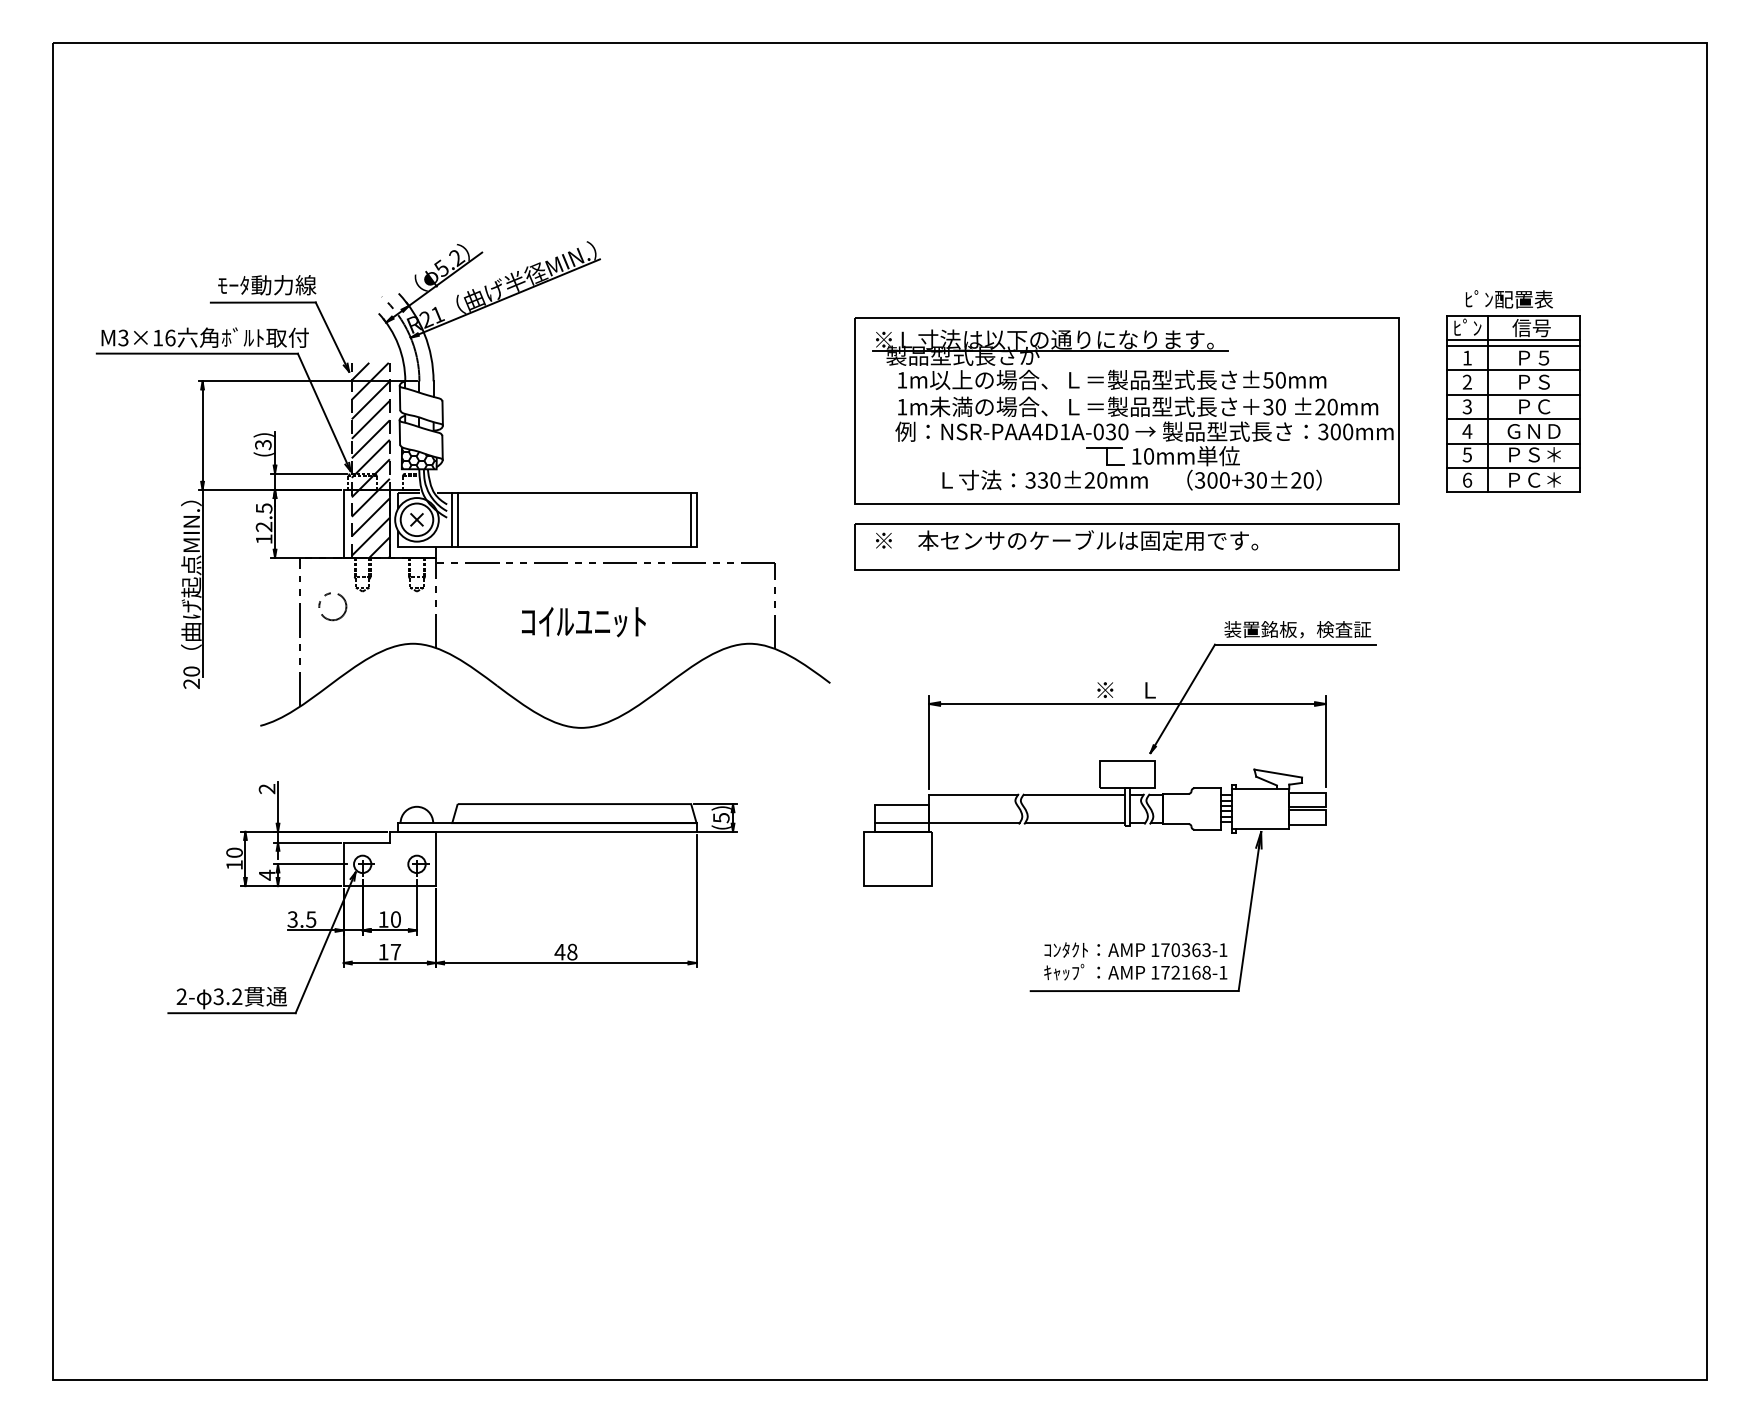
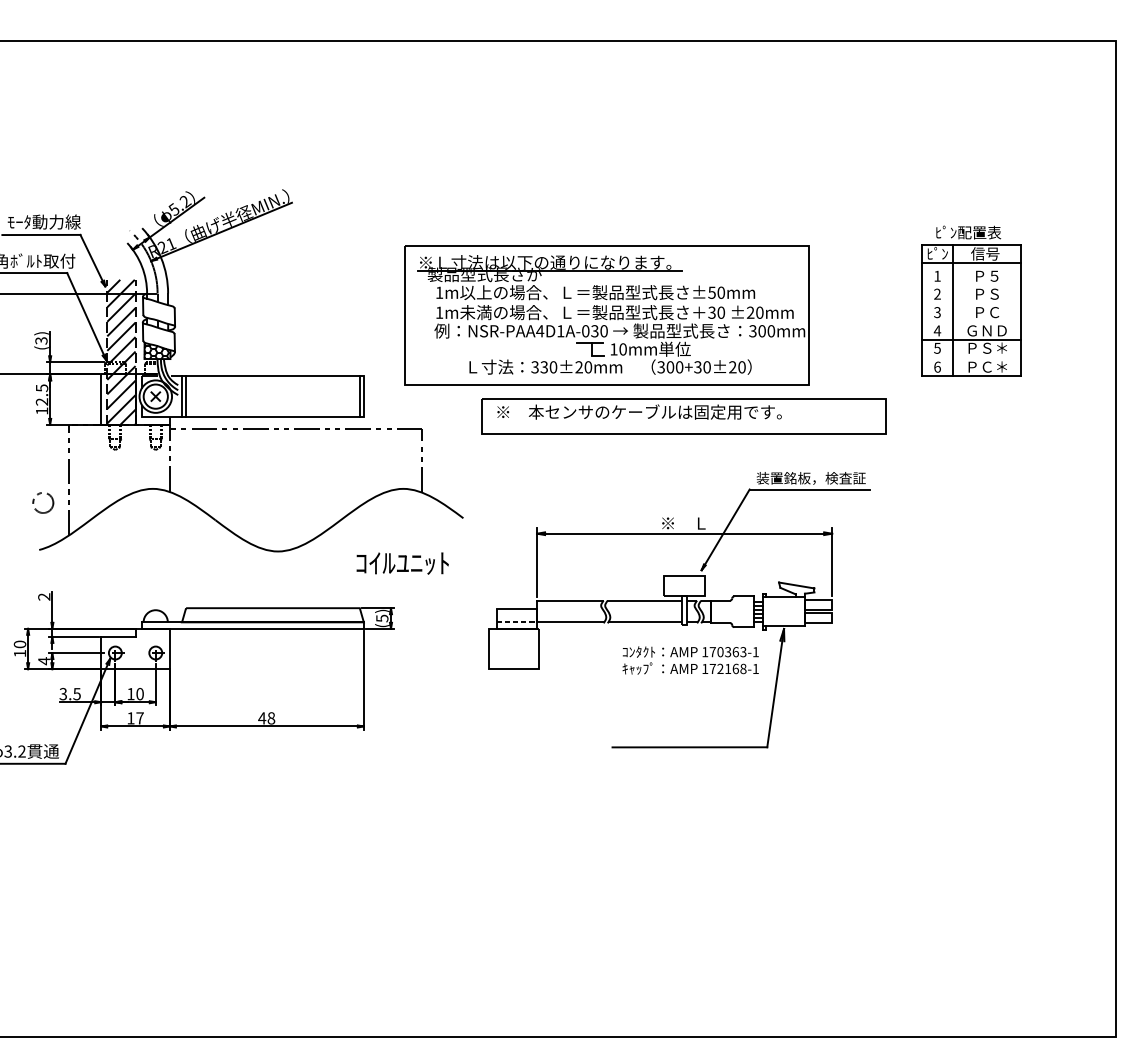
line: (1513, 345) -> (971, 266), removed
line: (1513, 370) -> (971, 285), removed
line: (1513, 394) -> (971, 303), removed
part: (1126, 410) -> (606, 315), moved
line: (1513, 419) -> (971, 321), removed
line: (1513, 468) -> (971, 358), removed
circle: (332, 606) -> (43, 502), moved
text: (583, 622) -> (402, 563), moved
line: (902, 823) -> (517, 622), solid -> dashed
text: (1135, 961) -> (690, 660), moved

